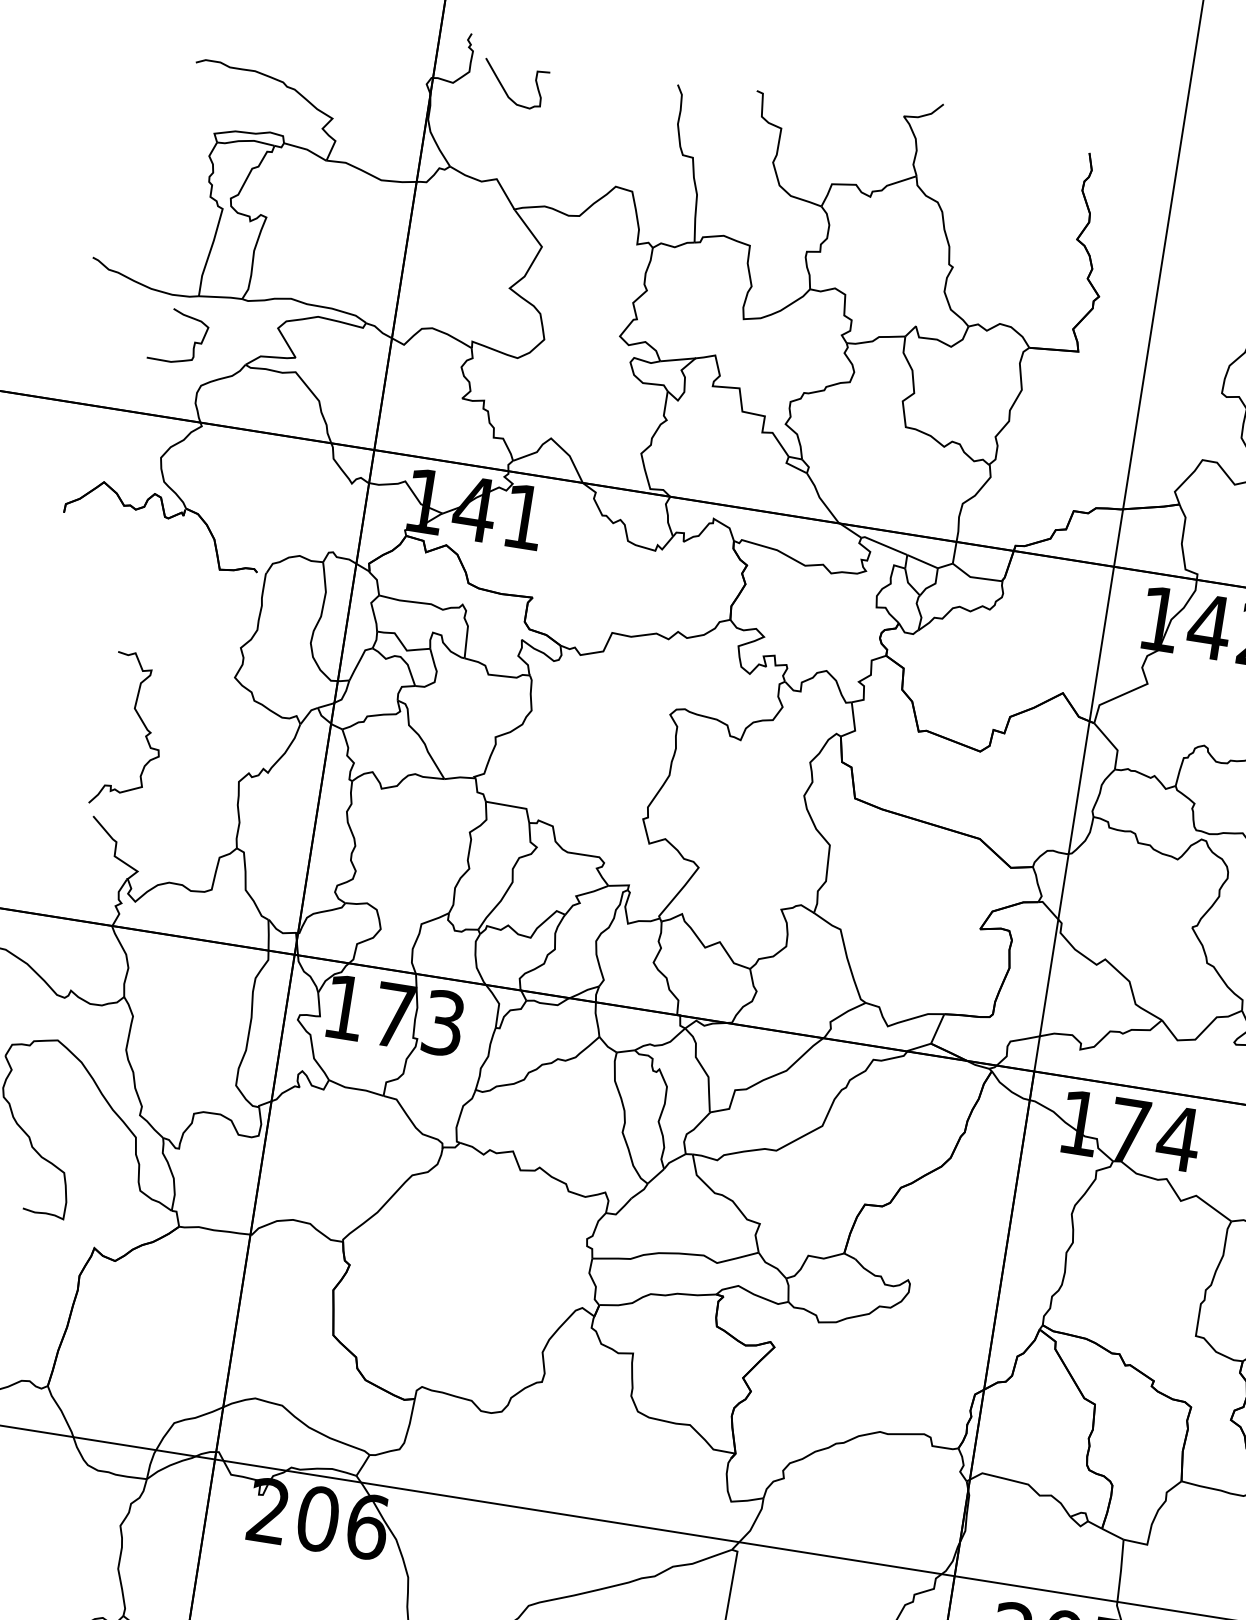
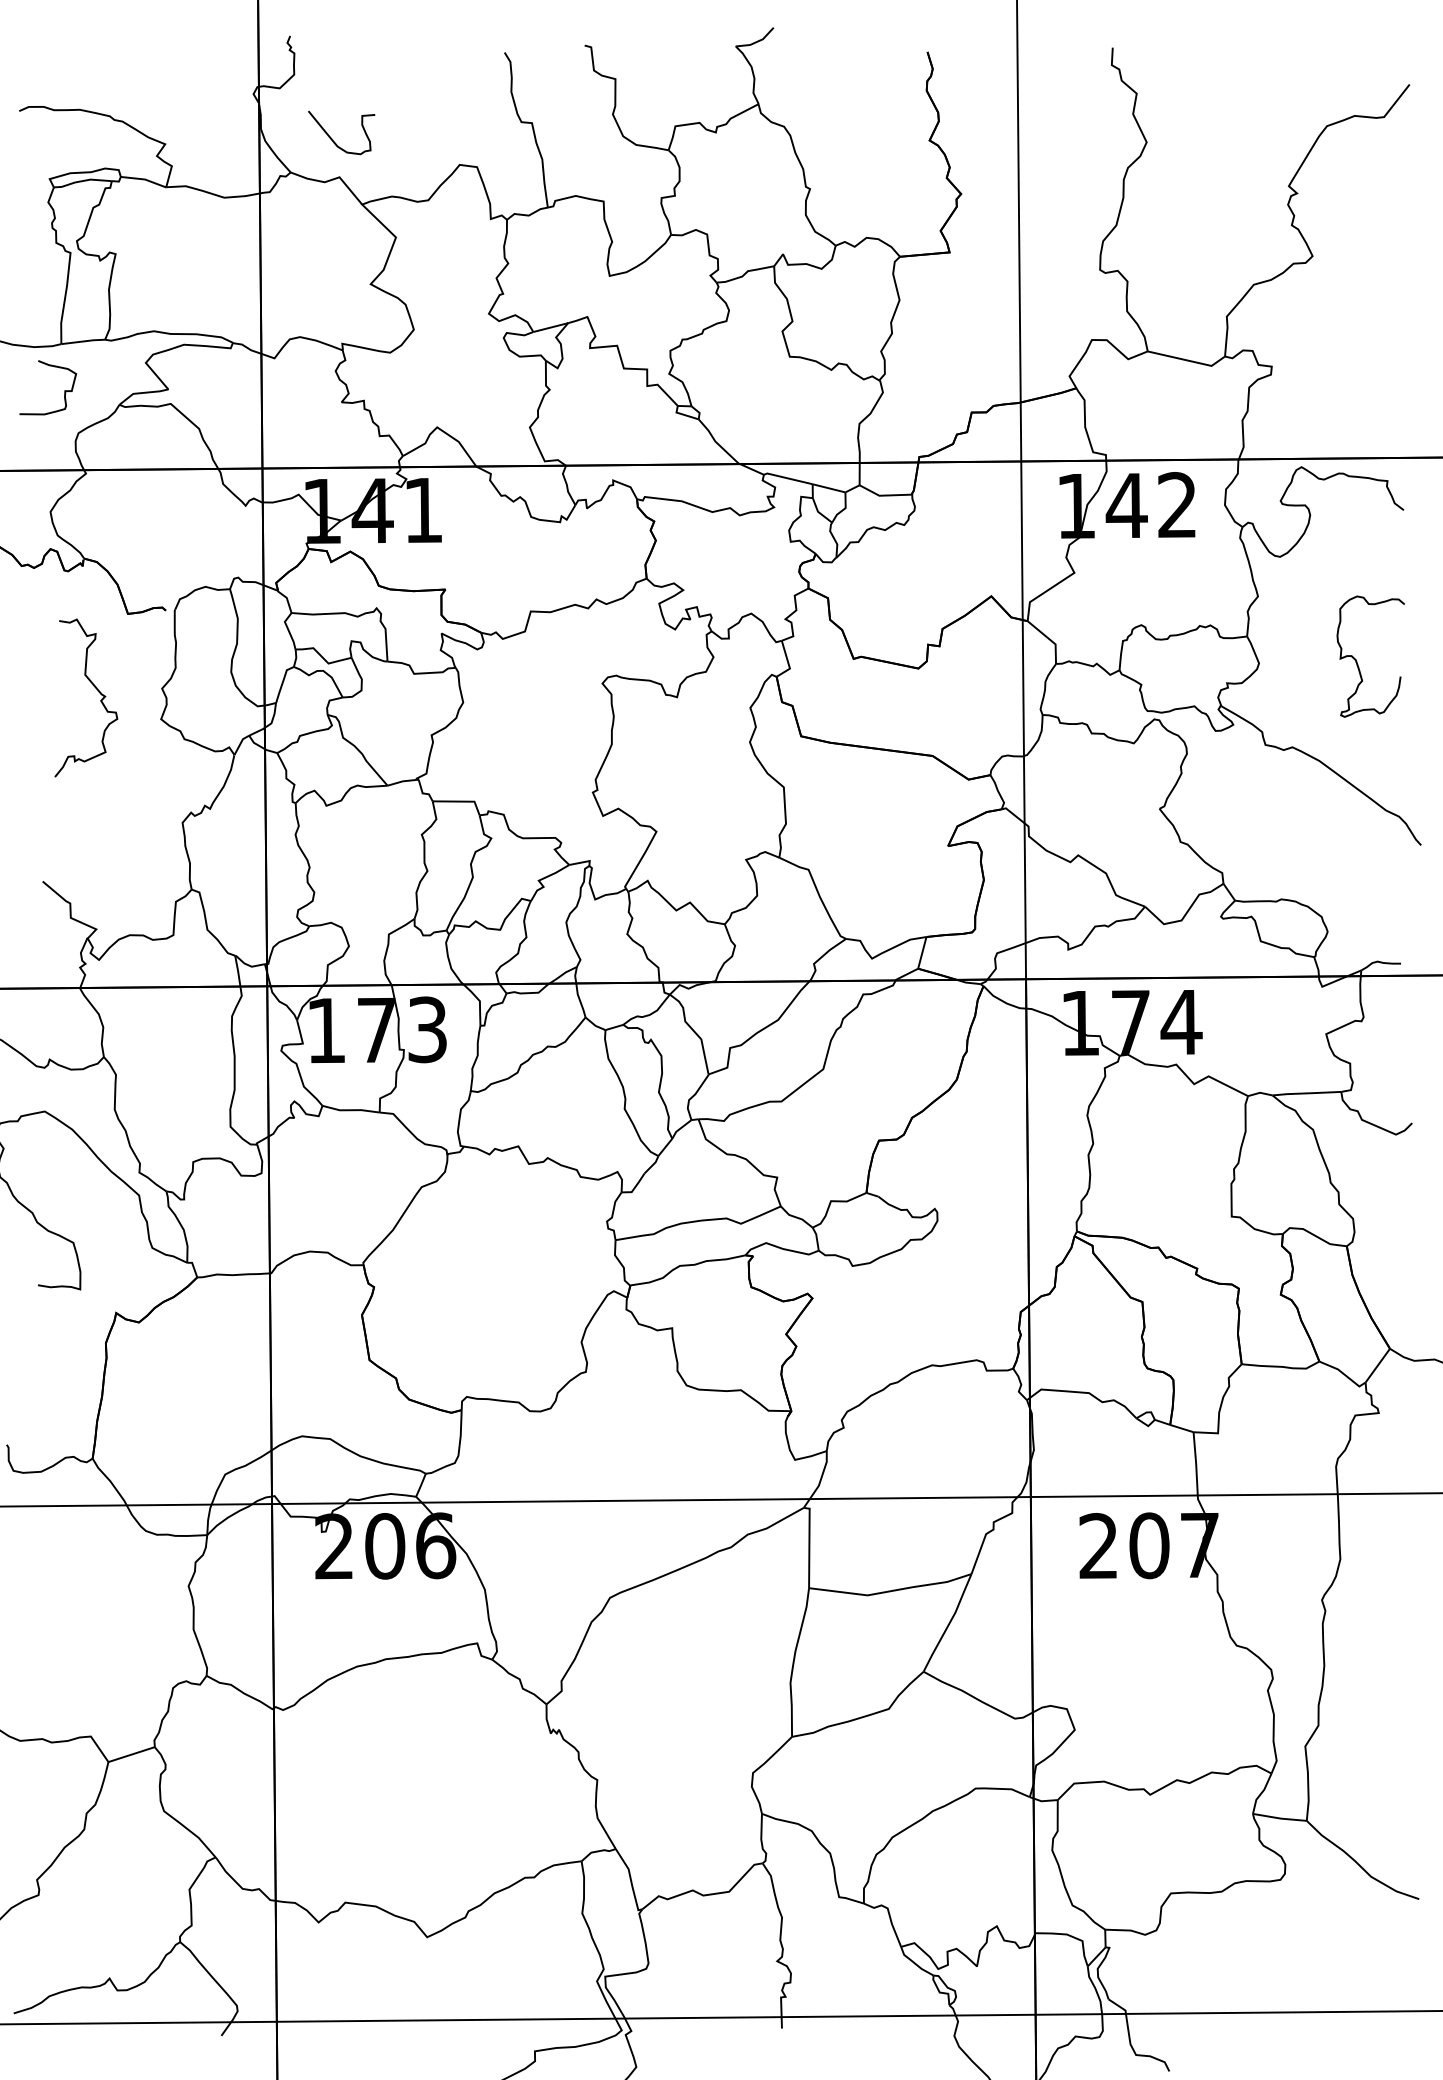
curve: (504, 88) -> (332, 138), moved
curve: (142, 723) -> (95, 688), moved

